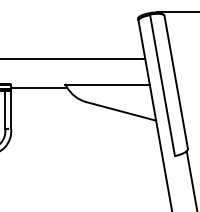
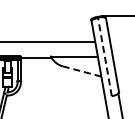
line: (161, 84) -> (104, 56), solid -> dashed
line: (122, 111) -> (82, 71), solid -> dashed

